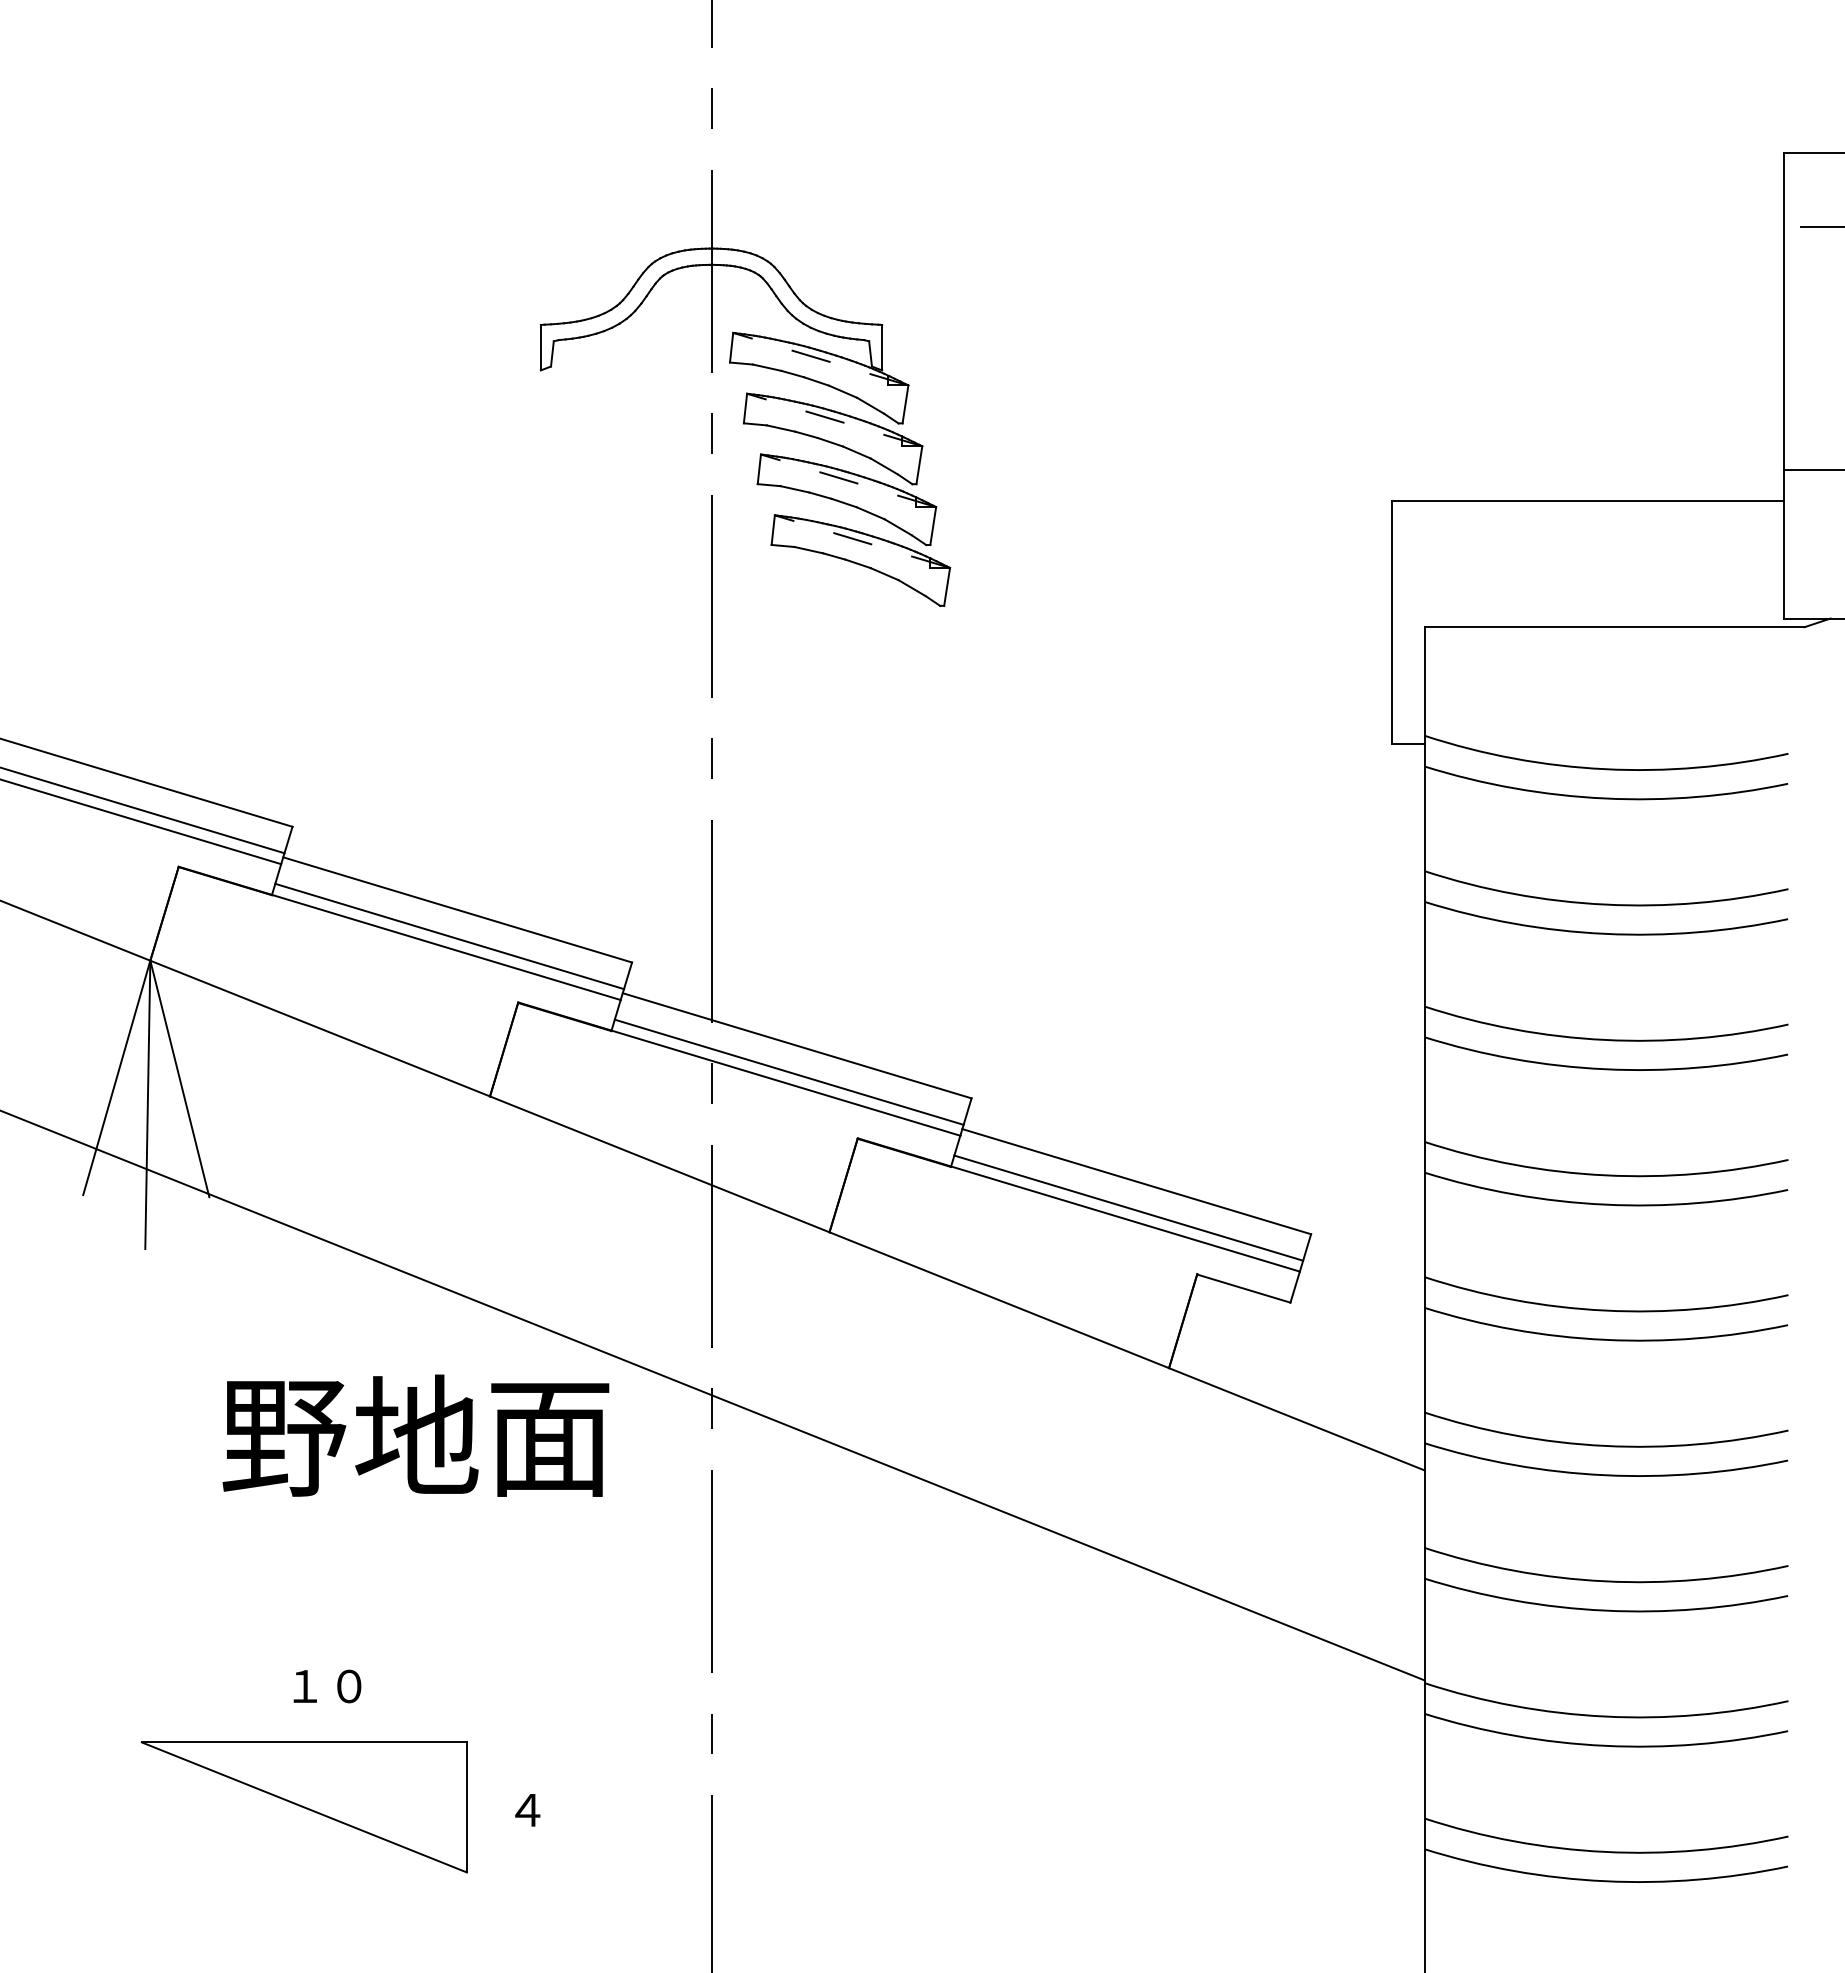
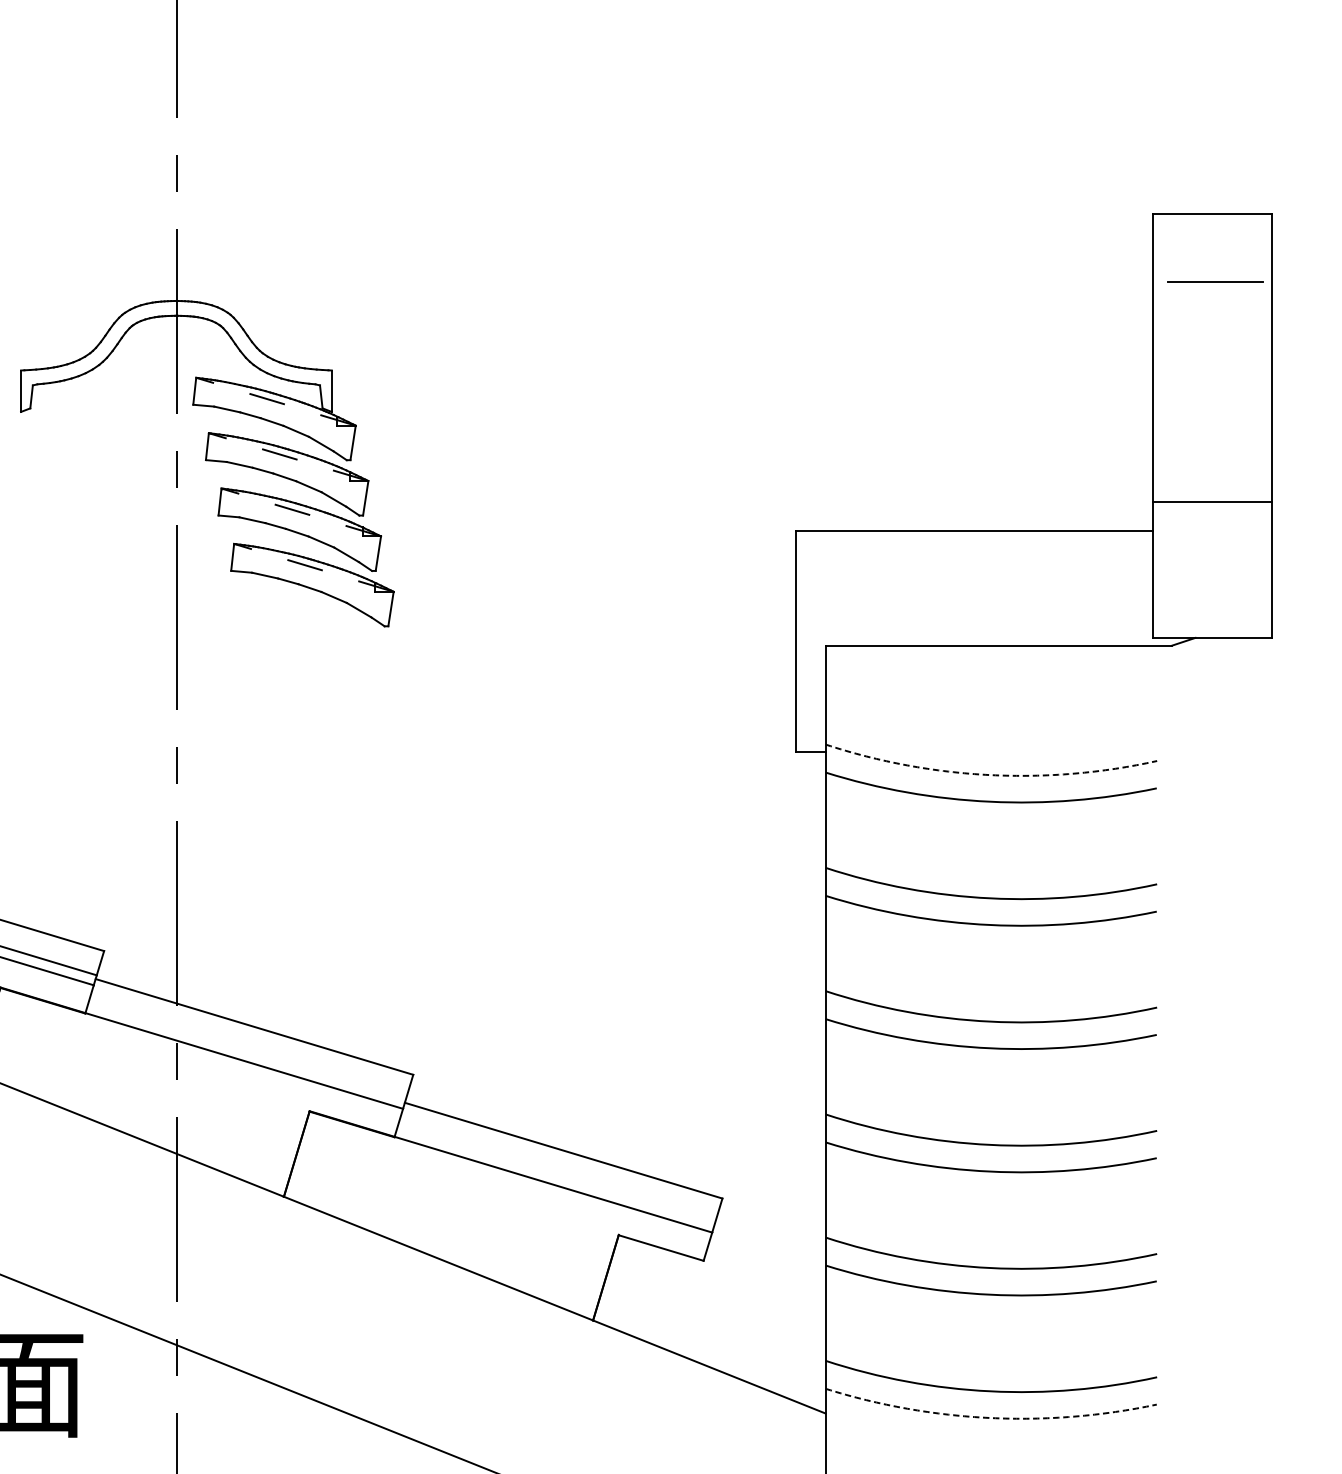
arc: (1605, 769) -> (990, 775), solid -> dashed
line: (788, 1071) -> (246, 1050), removed
line: (1128, 1207) -> (556, 1174), removed
arc: (1605, 1475) -> (990, 1418), solid -> dashed

